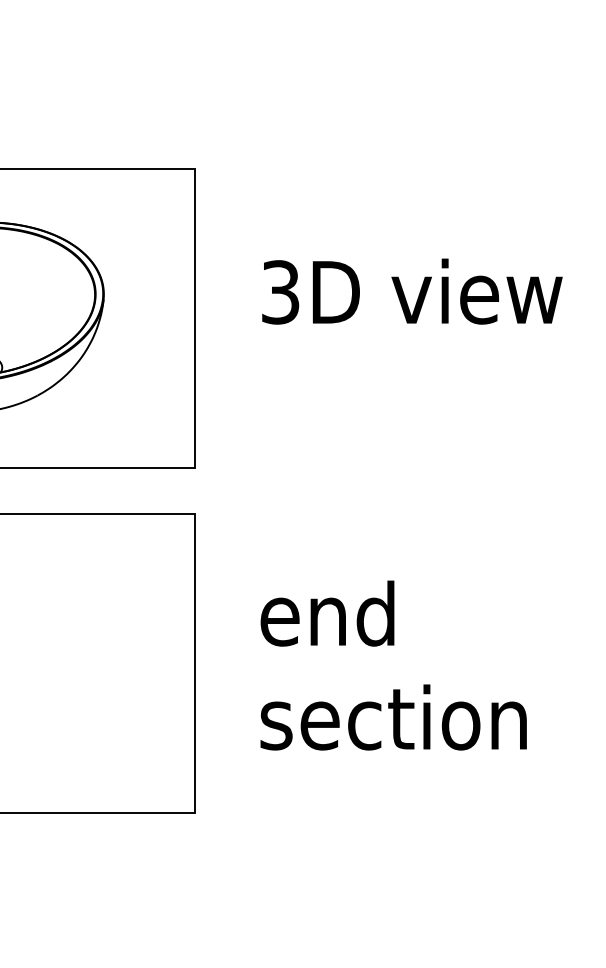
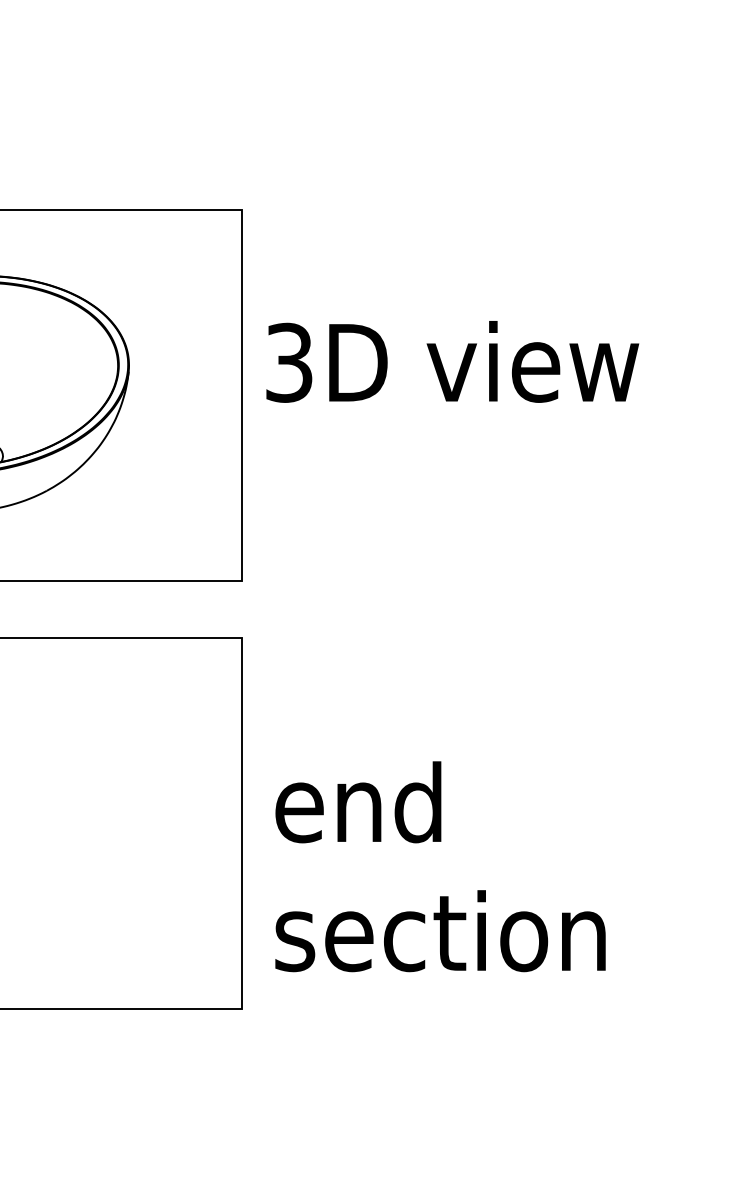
text: (412, 291) -> (452, 361), moved
text: (393, 665) -> (440, 866), moved

